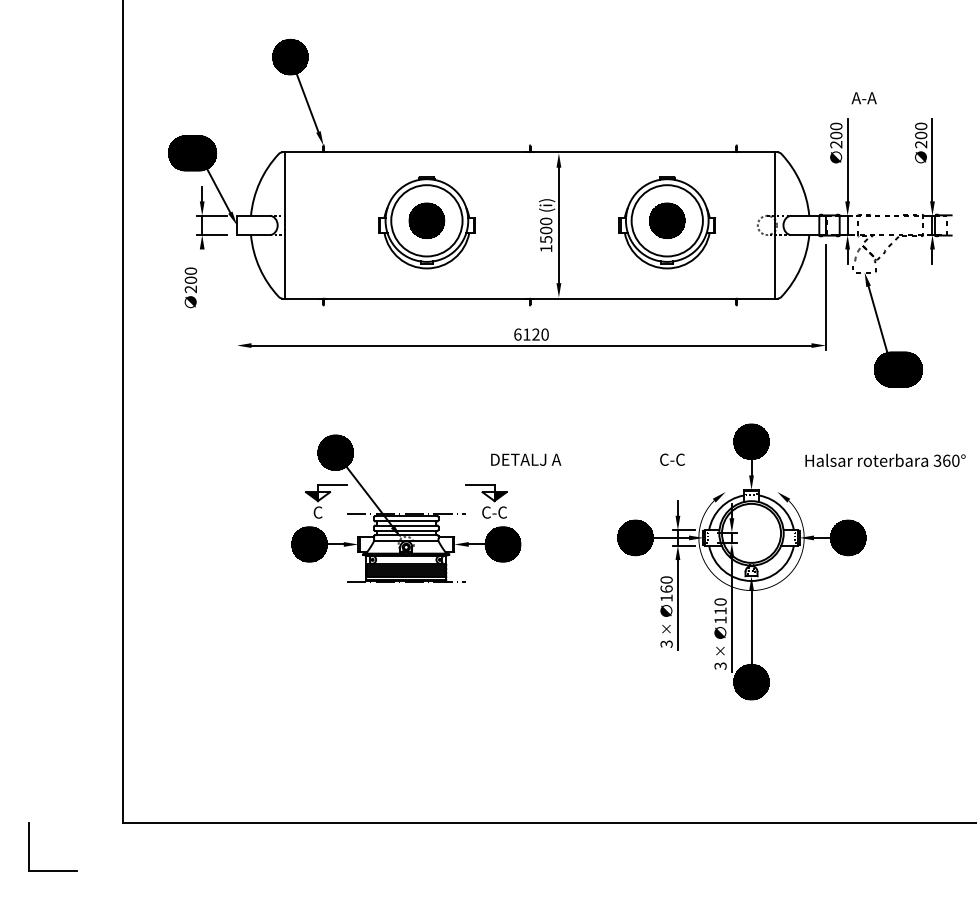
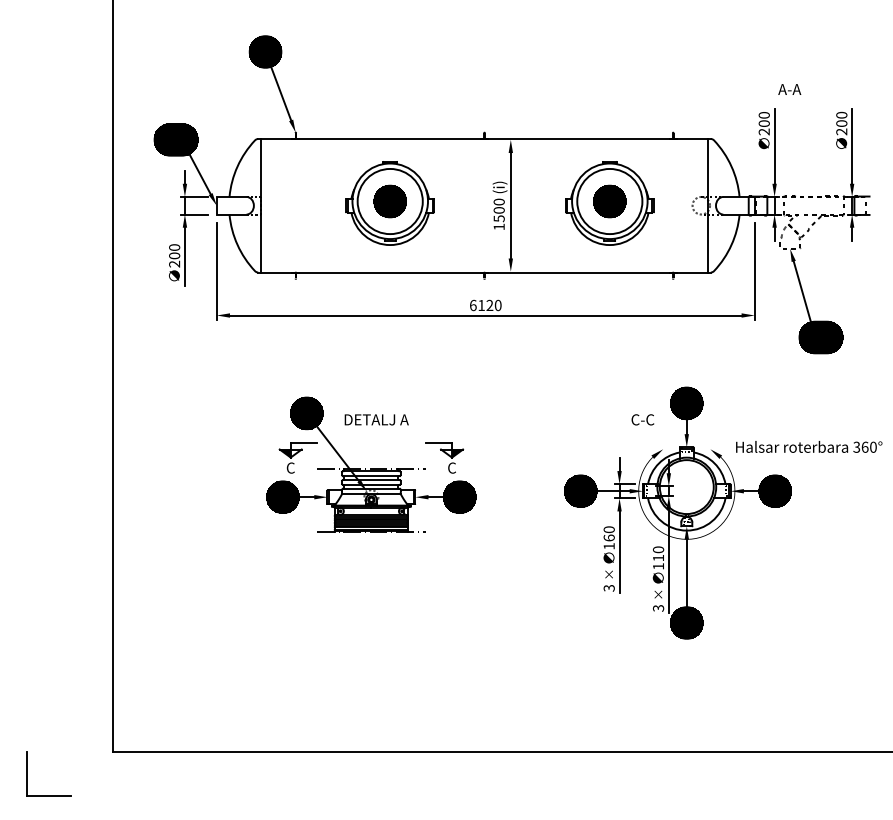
line: (202, 281) -> (185, 256), added
line: (237, 297) -> (217, 271), added
text: (526, 459) -> (377, 419), moved
text: (672, 459) -> (642, 419), moved
text: (885, 459) -> (809, 446), moved
text: (494, 512) -> (451, 468), C-C -> C

